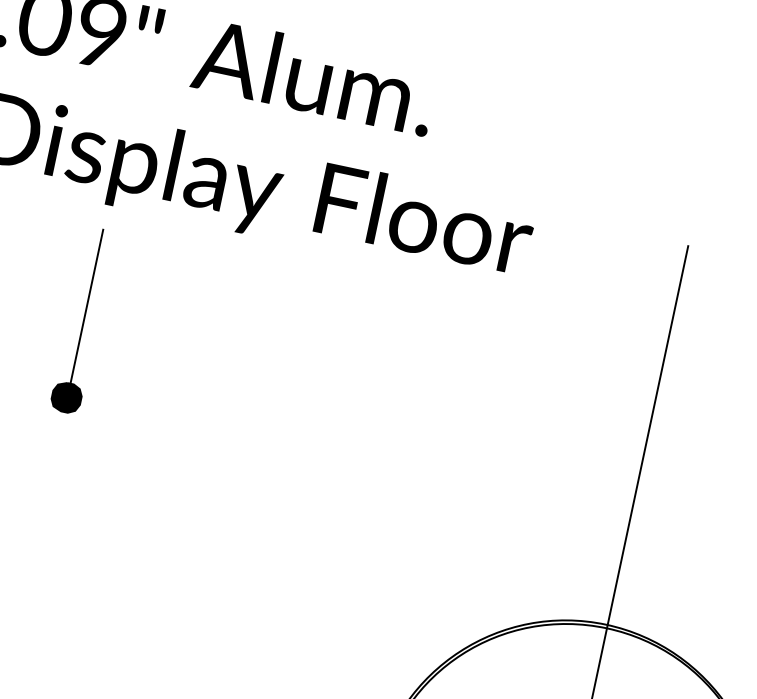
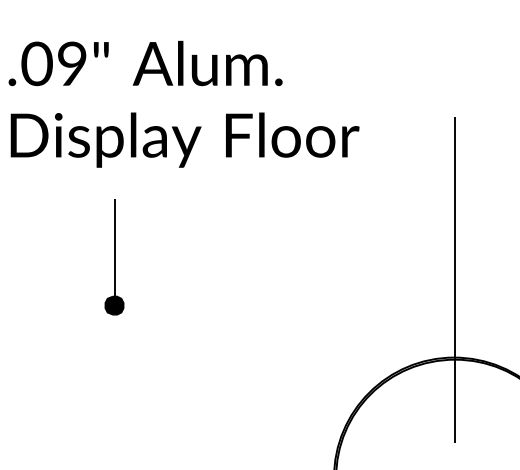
part: (82, 321) -> (114, 257), moved

